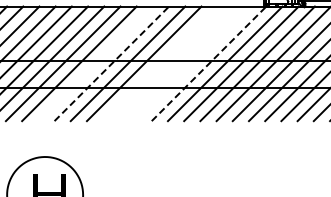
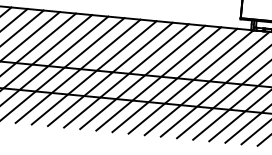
line: (95, 63) -> (78, 70), added
line: (112, 63) -> (94, 72), dashed -> solid
line: (160, 63) -> (142, 77), added
line: (176, 63) -> (158, 78), added
line: (192, 63) -> (174, 80), added
line: (209, 63) -> (191, 81), dashed -> solid

